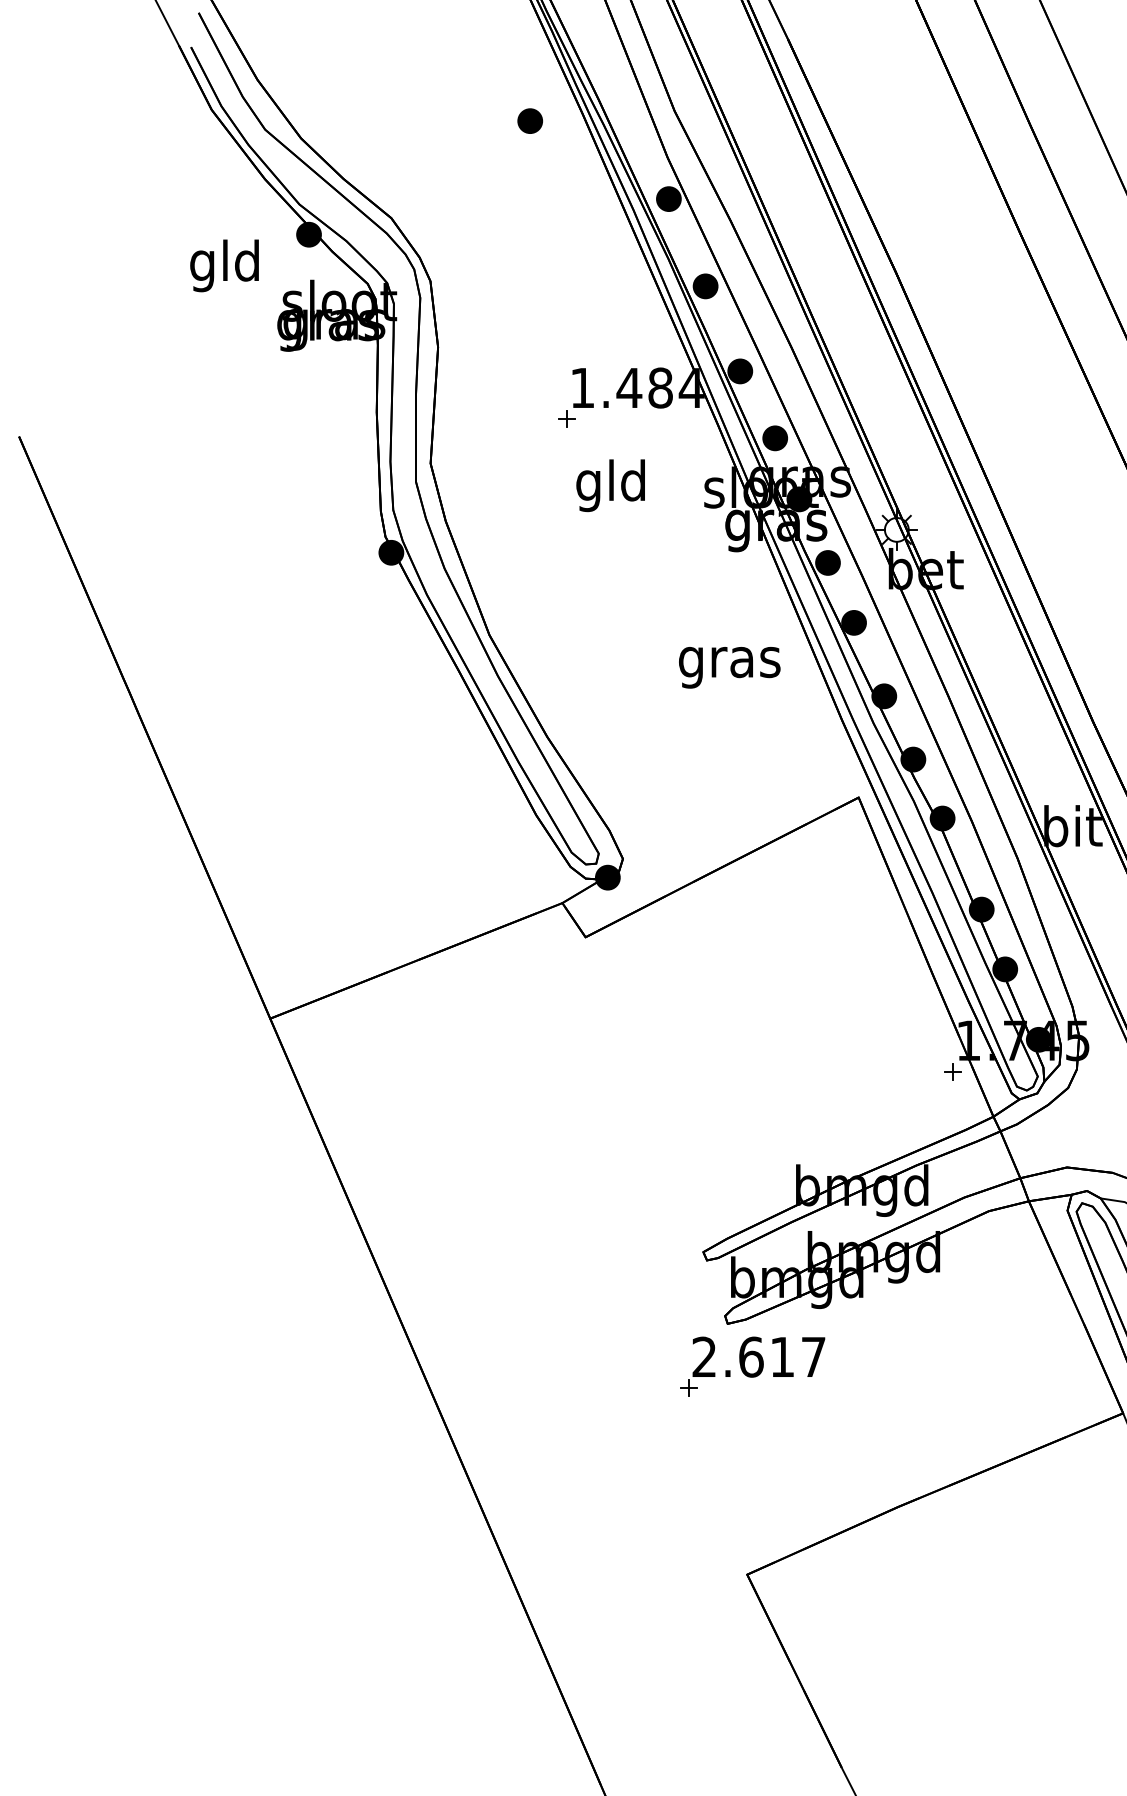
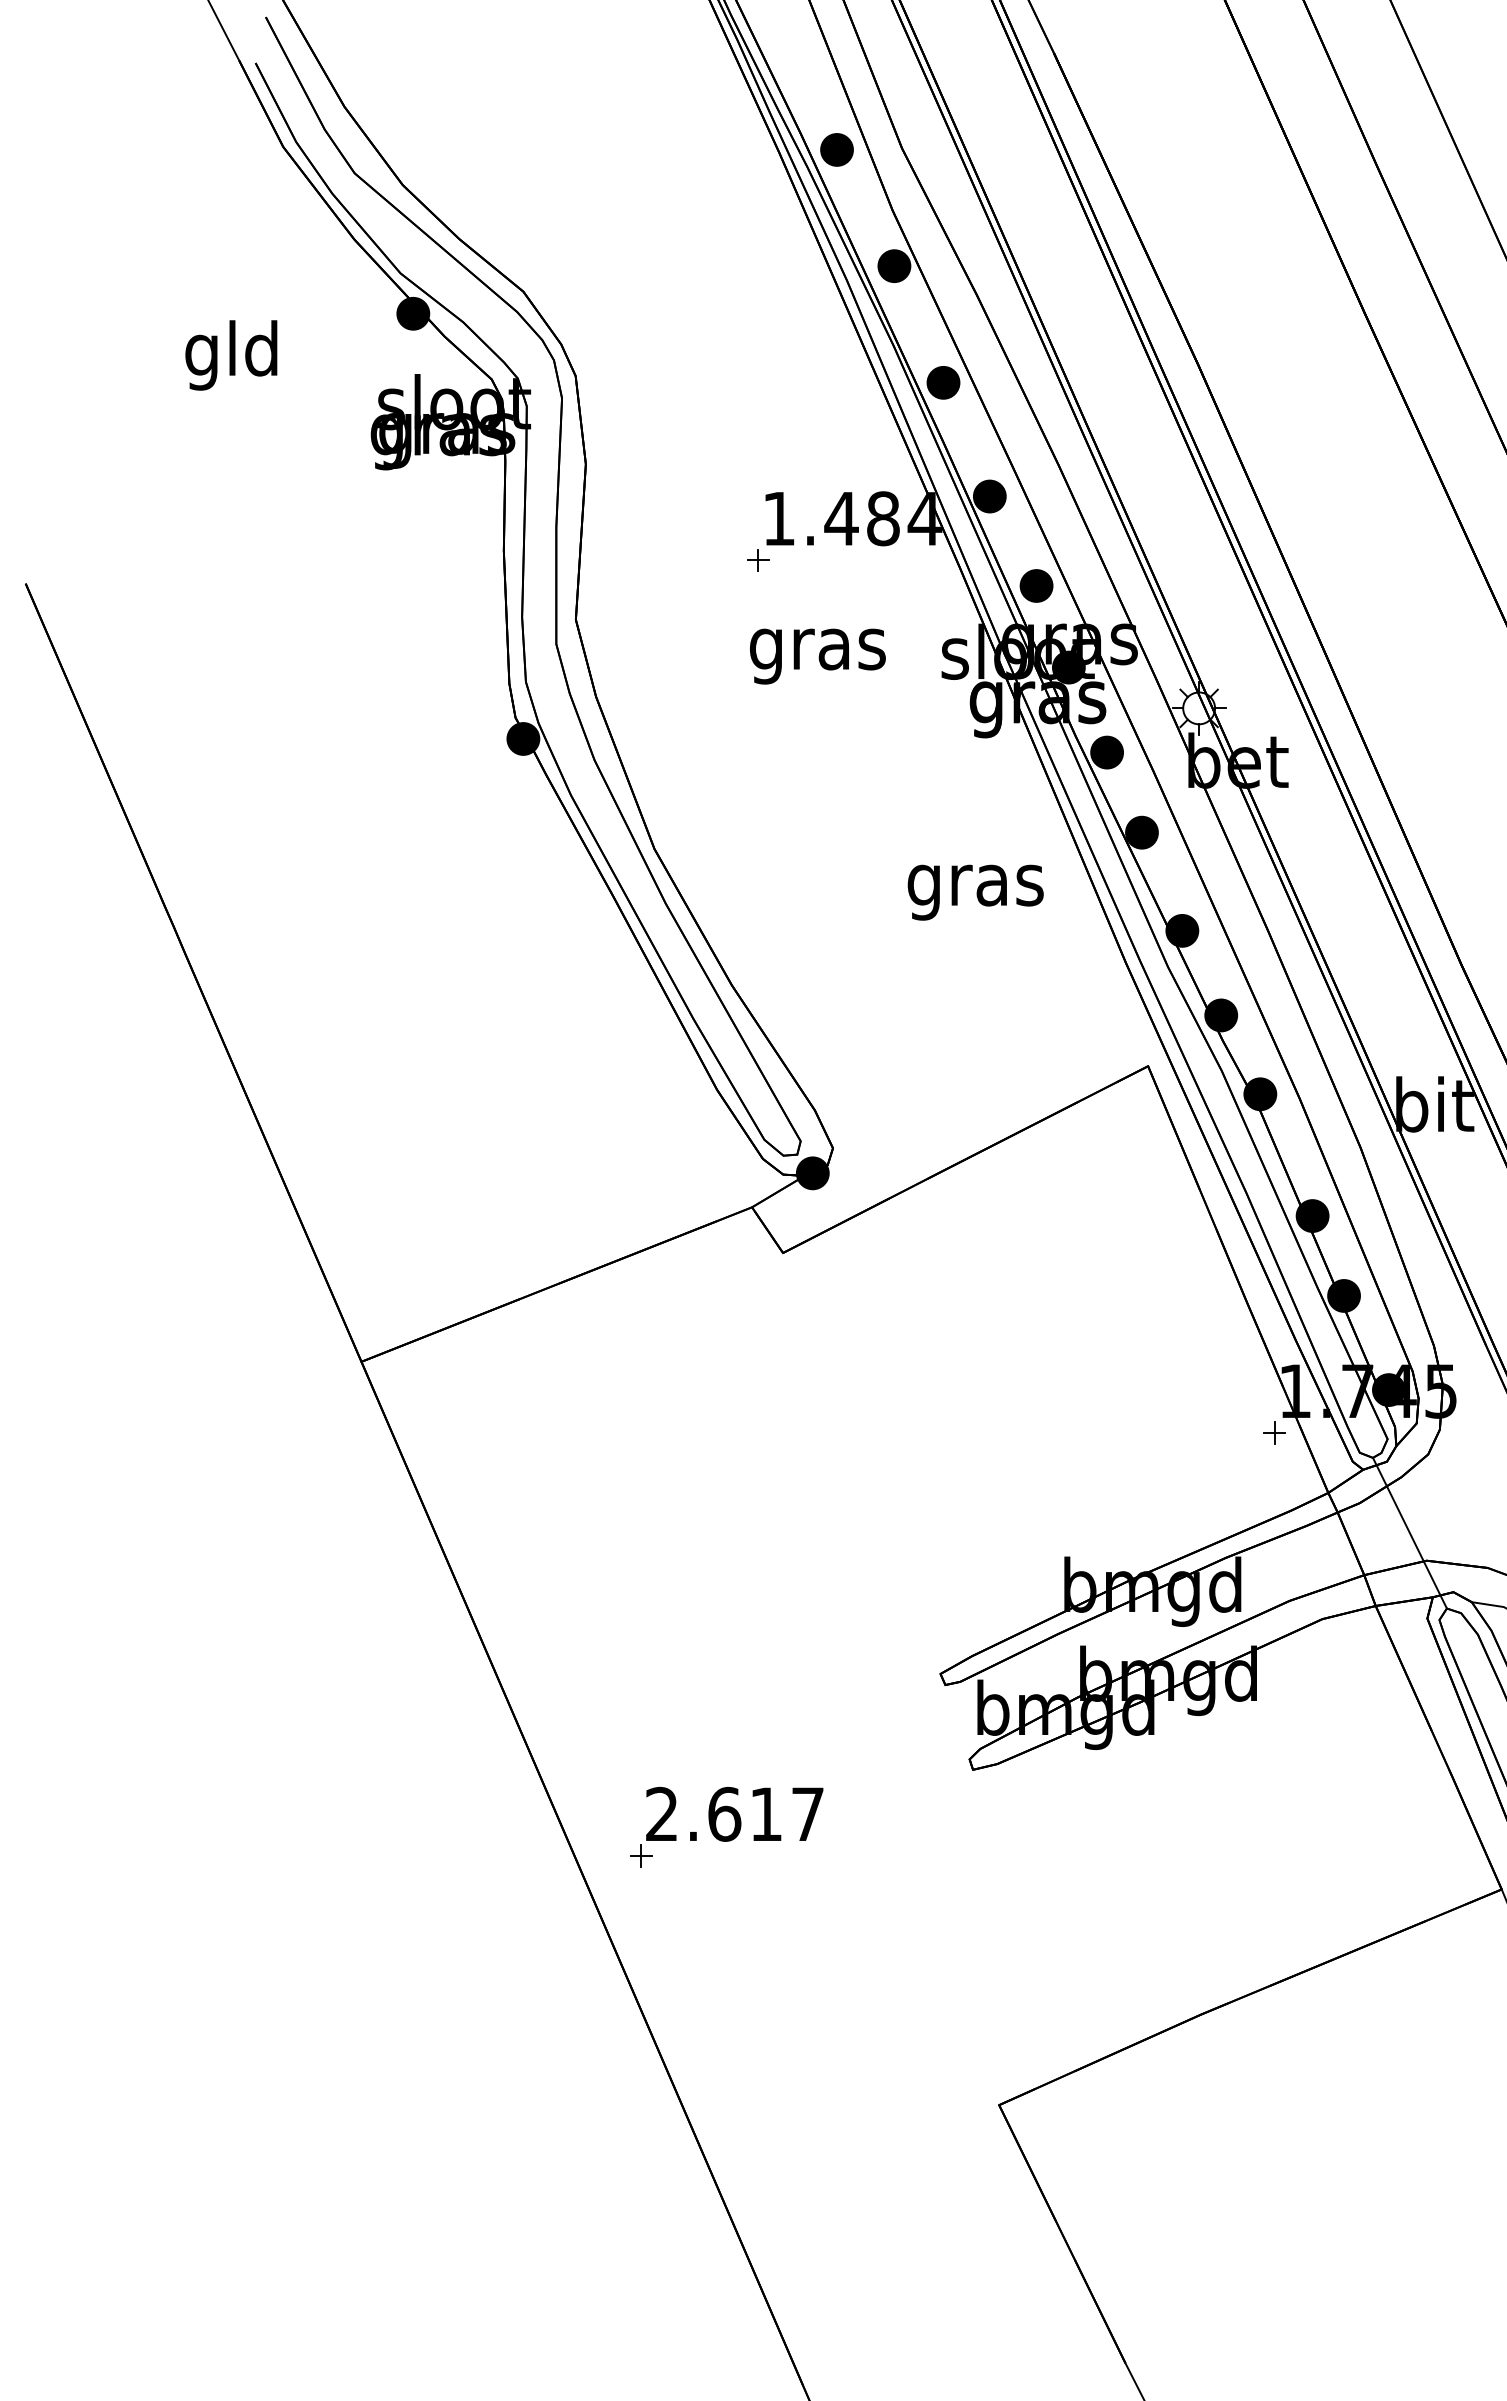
part: (529, 120) -> (836, 149), moved
text: (224, 265) -> (231, 355), moved
text: (611, 485) -> (817, 649), gld -> gras
line: (1054, 1146) -> (1409, 1532), added
part: (752, 1366) -> (726, 1826), moved

